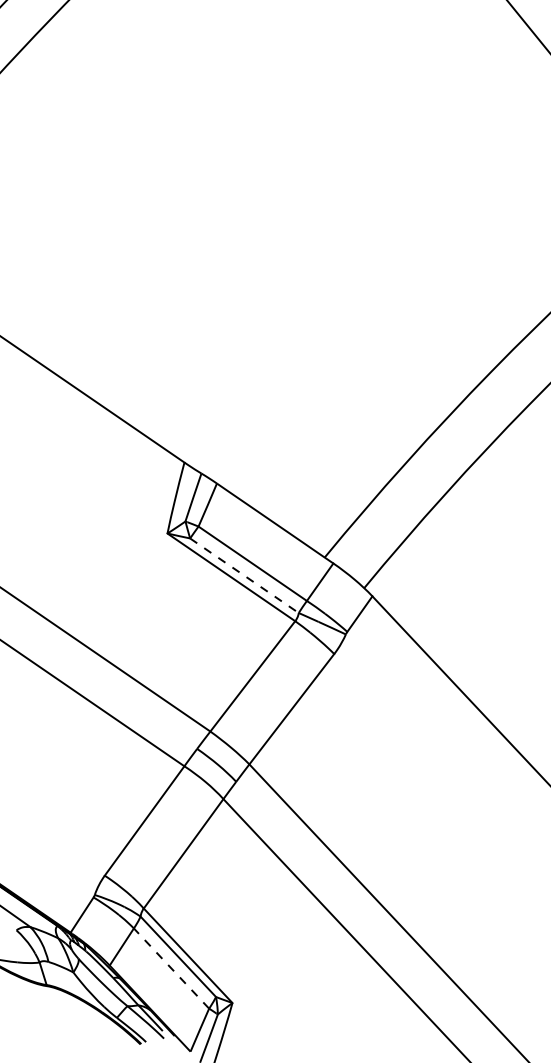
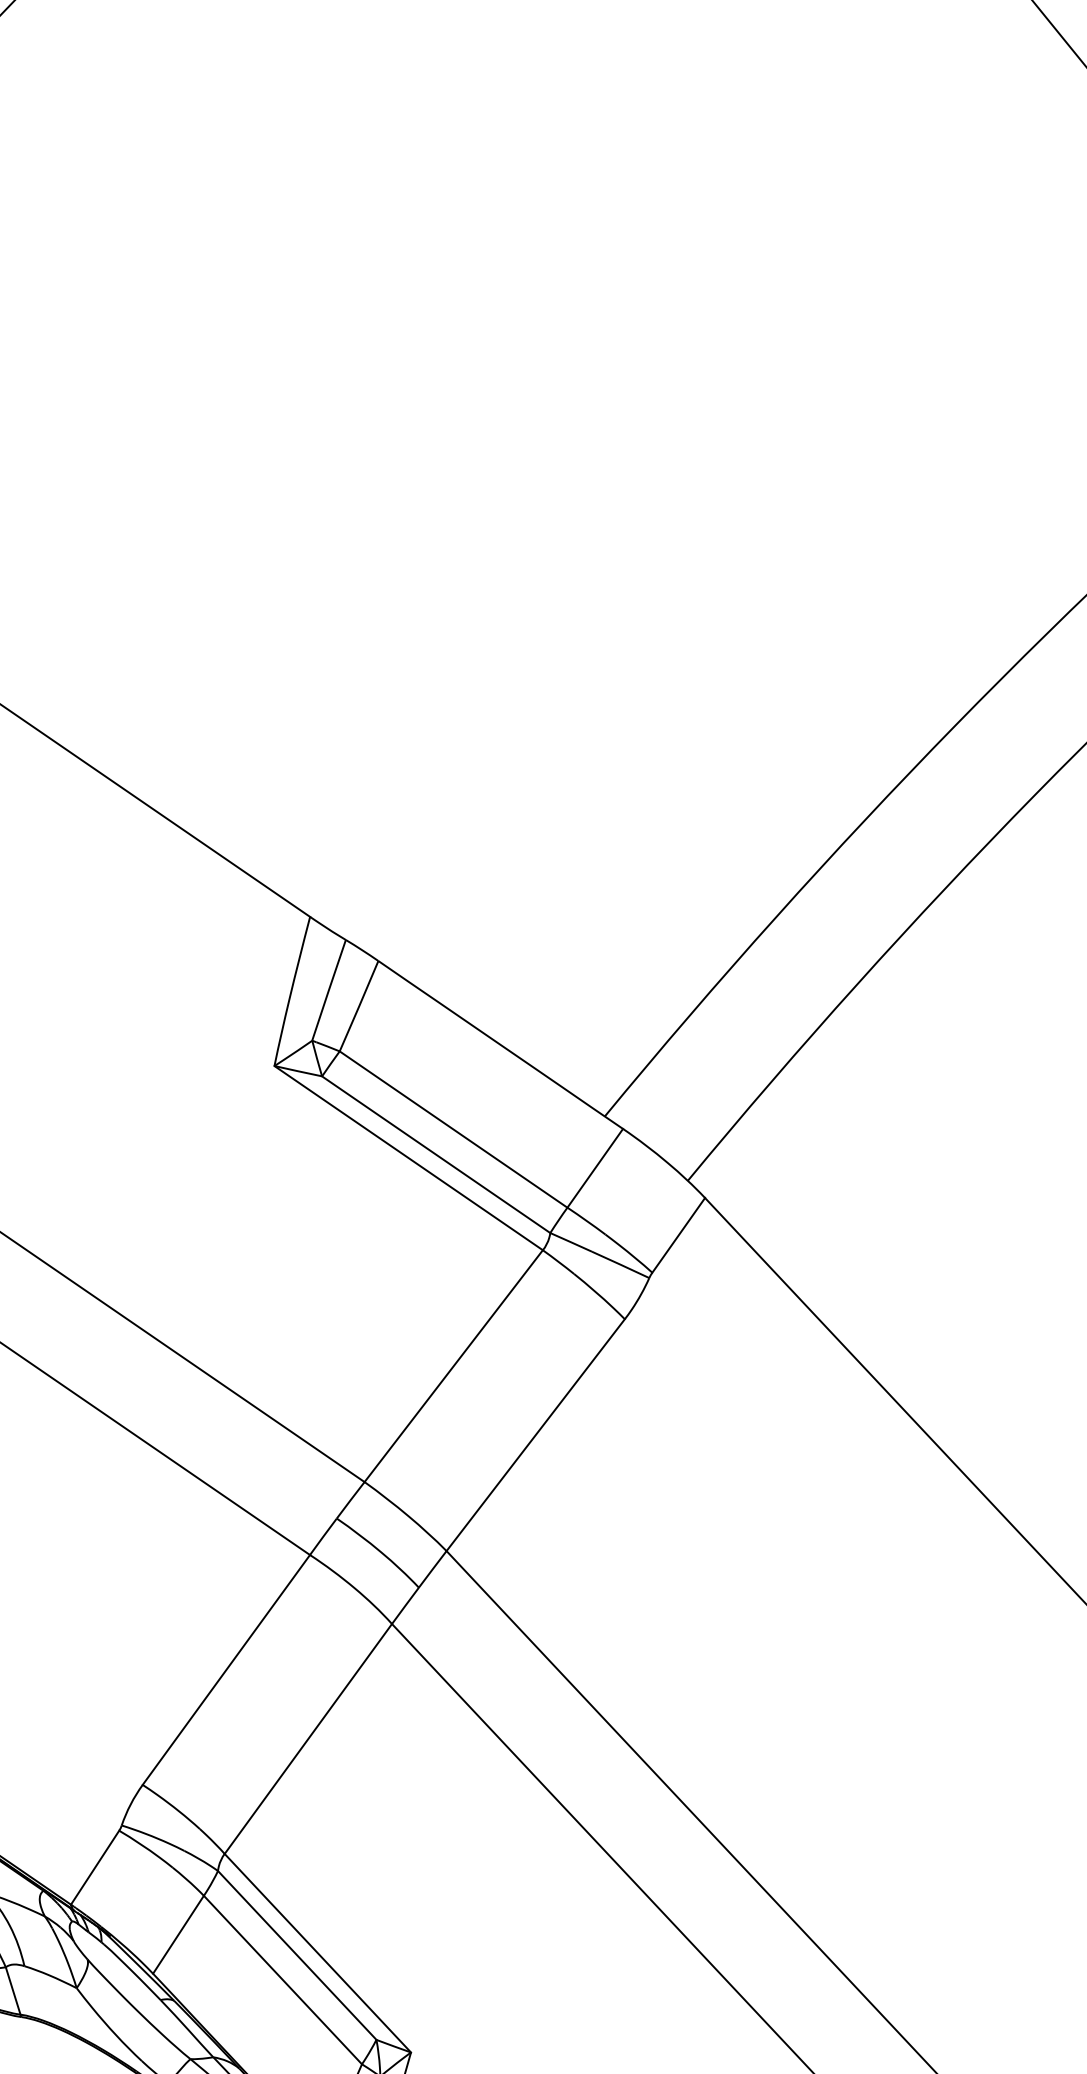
line: (244, 575) -> (436, 1154), dashed -> solid
line: (171, 968) -> (282, 1979), dashed -> solid

